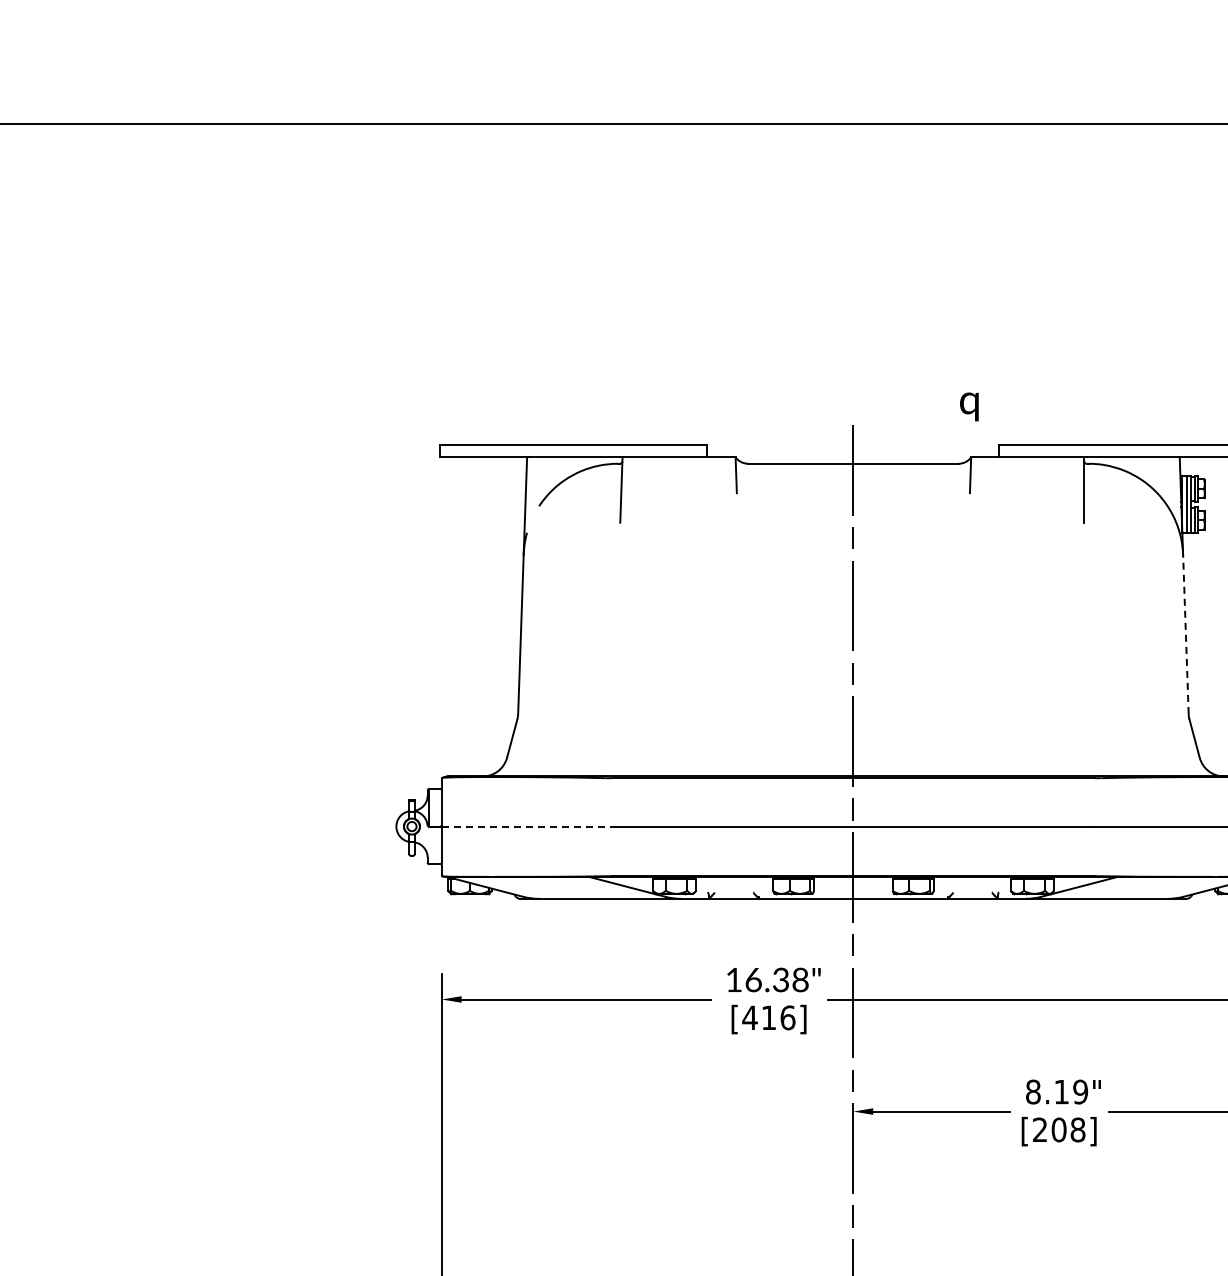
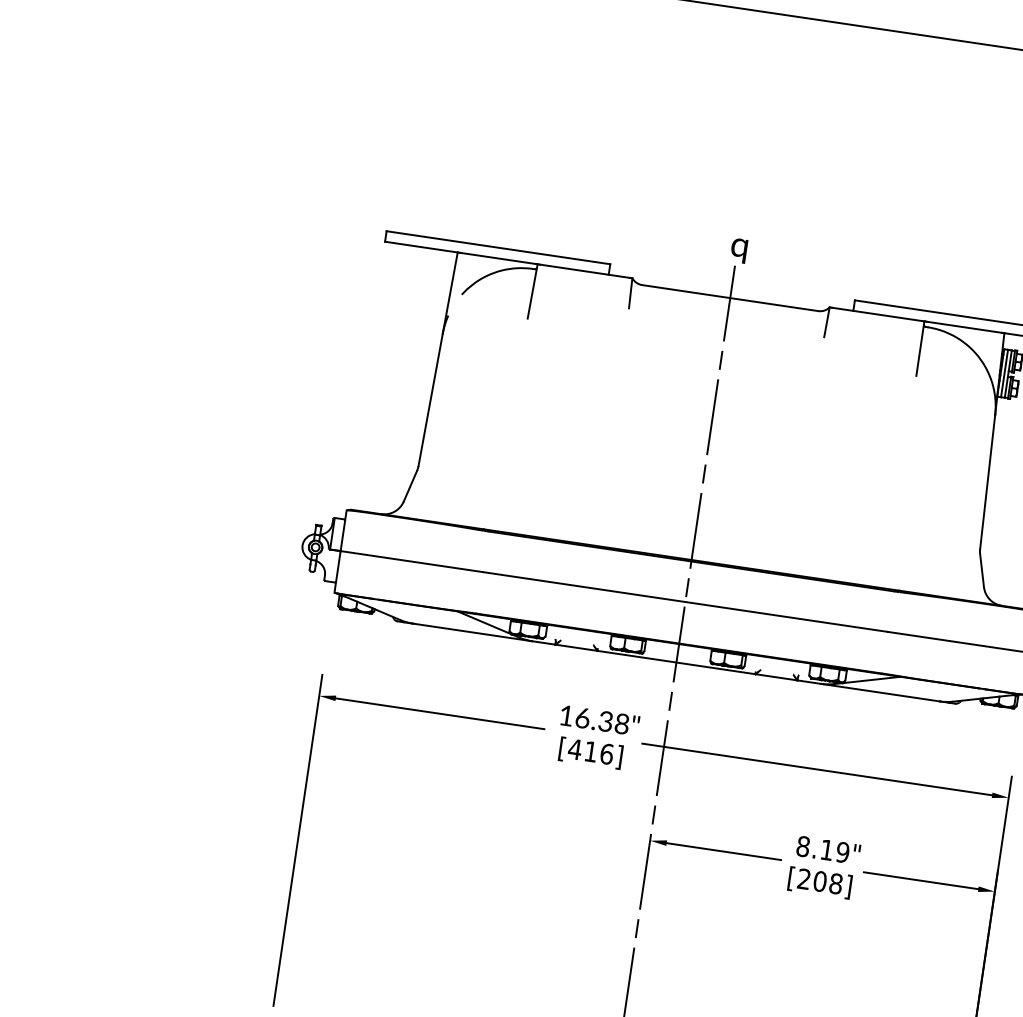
text: (969, 406) -> (739, 250), moved
line: (1185, 634) -> (987, 482), dashed -> solid
line: (526, 826) -> (411, 561), dashed -> solid

